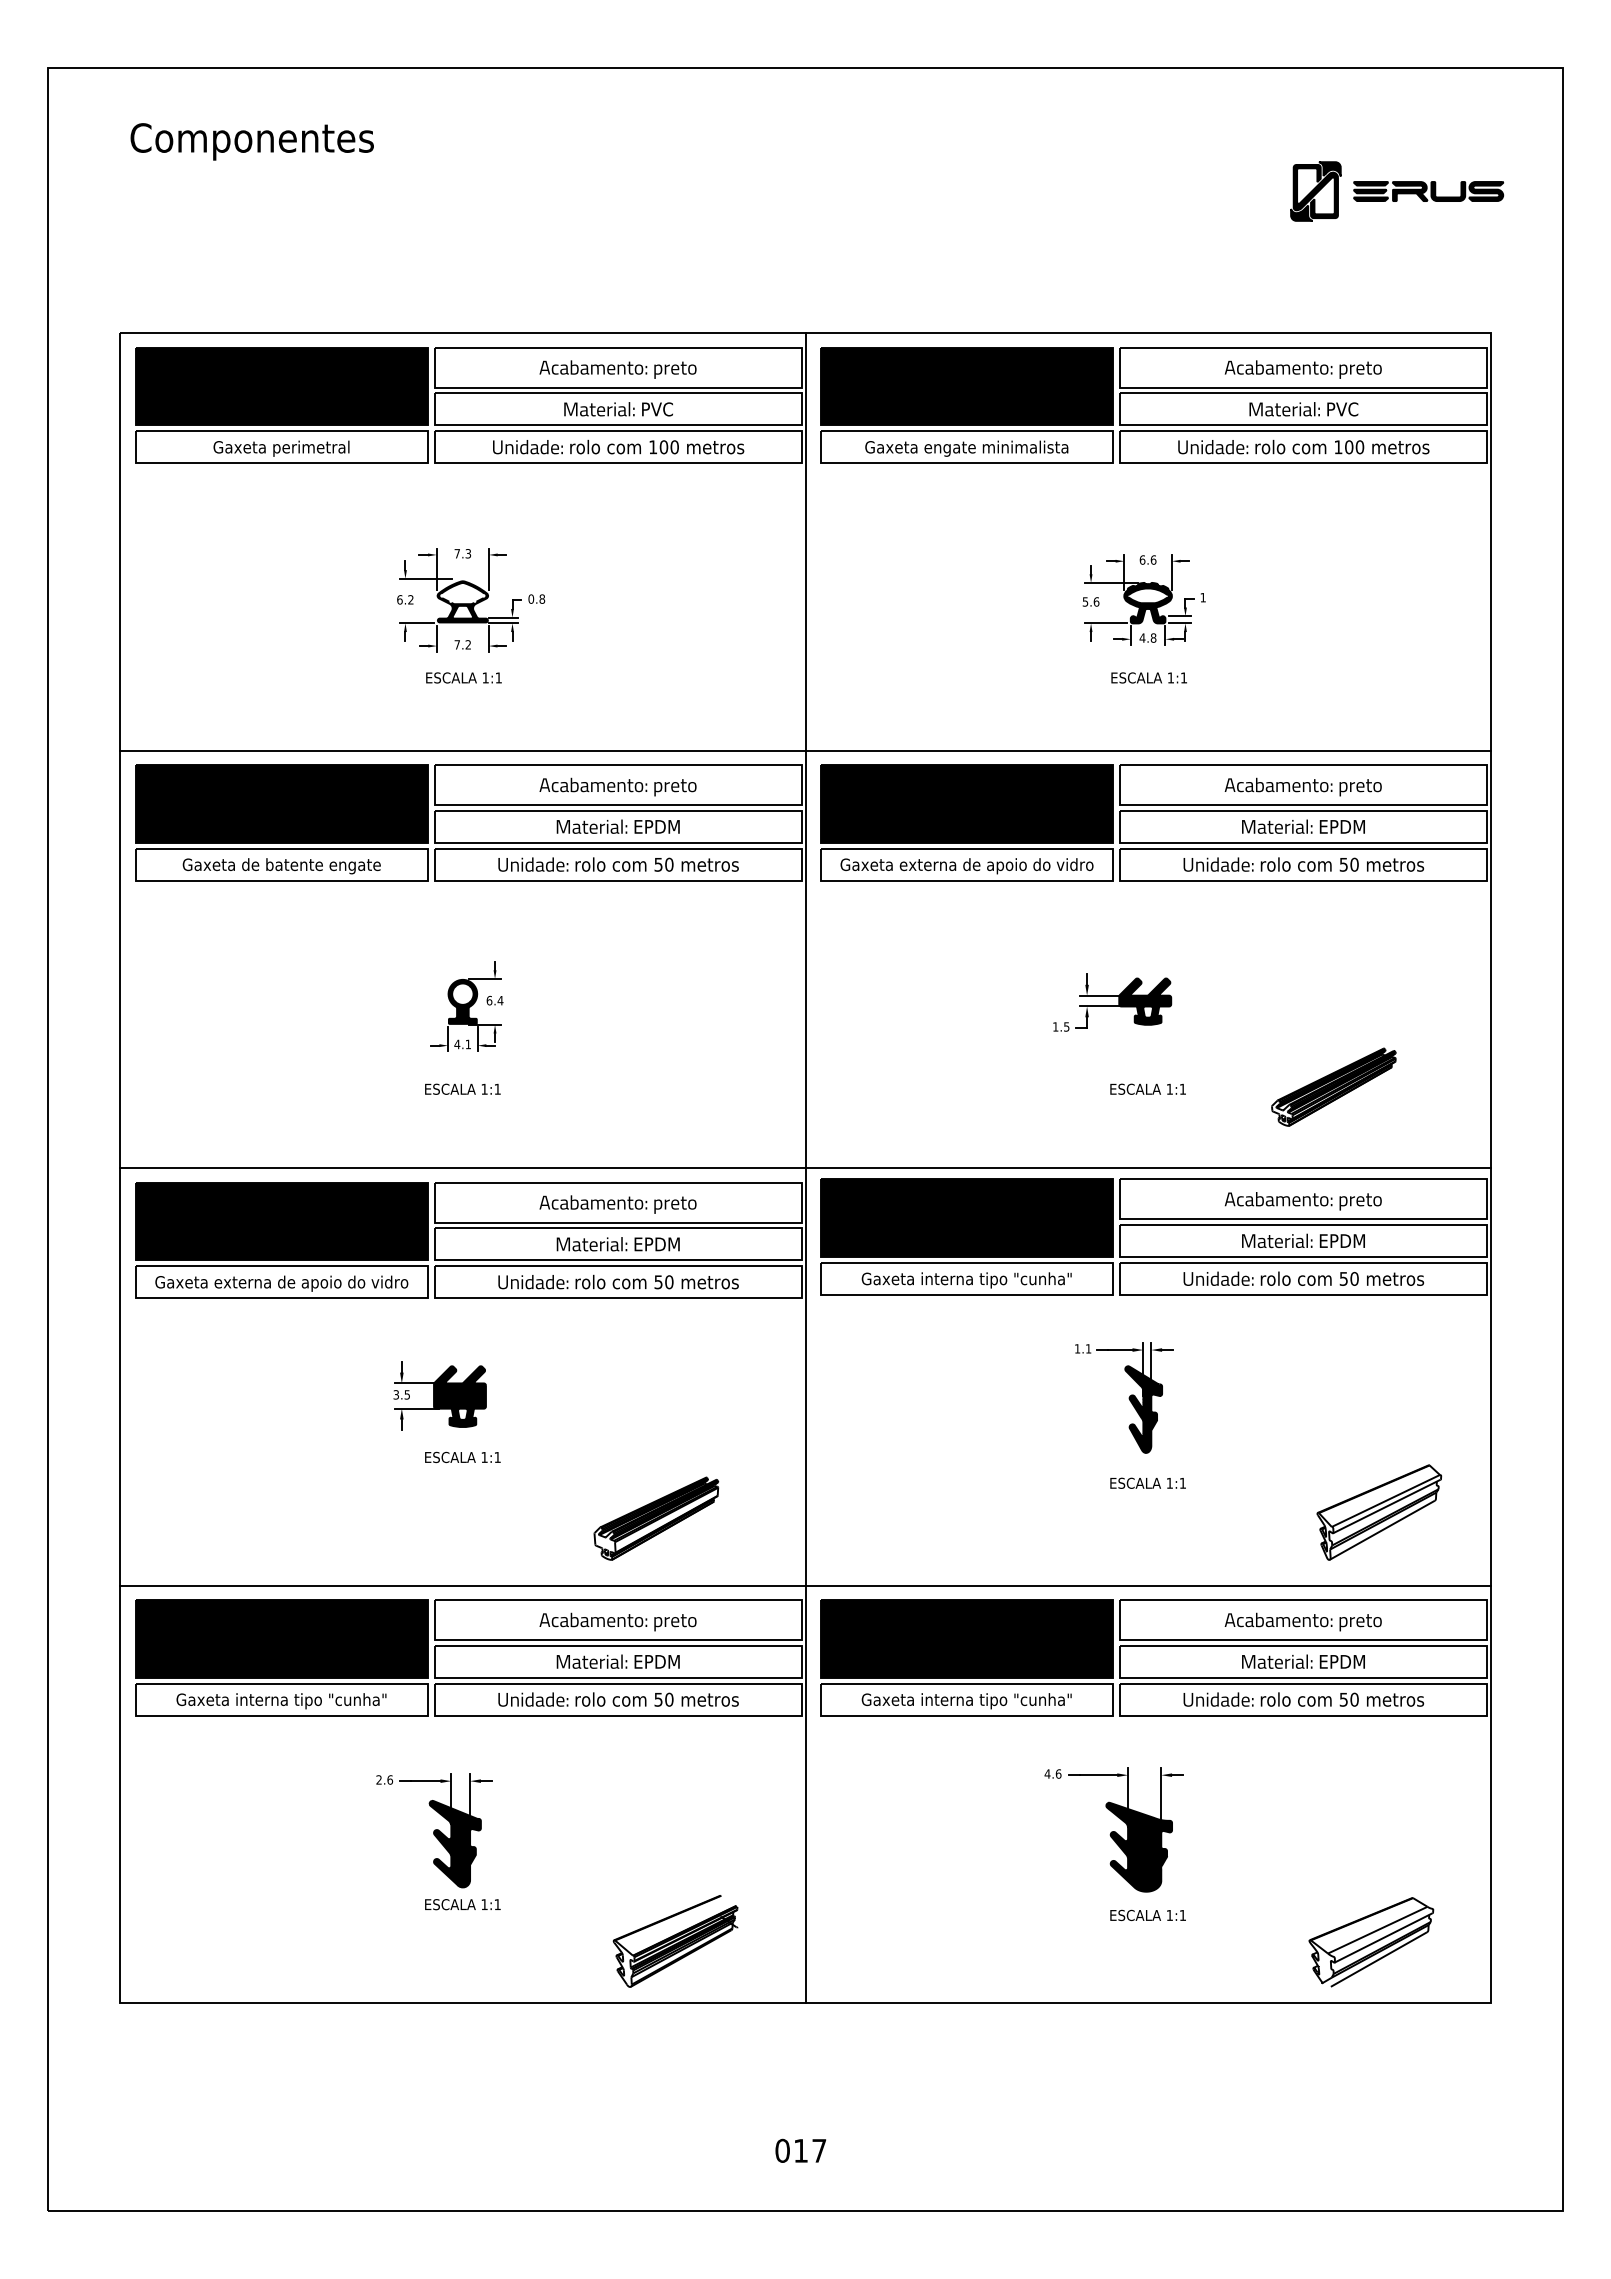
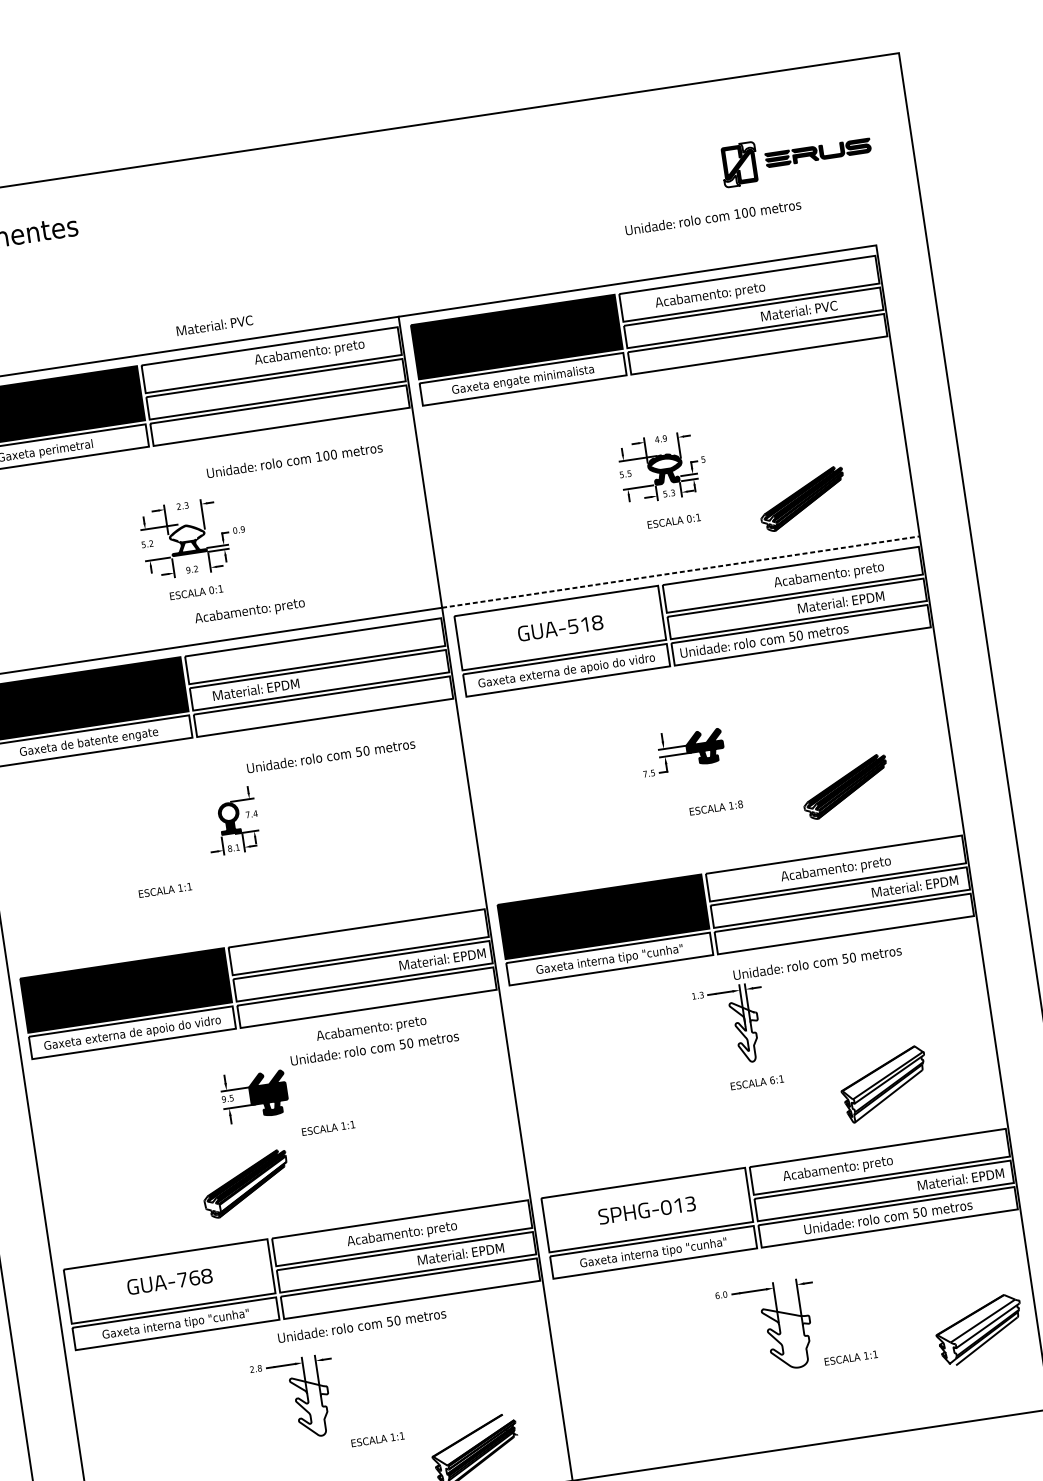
fill: (1329, 169) -> (746, 147), removed
fill: (1301, 212) -> (731, 180), removed
text: (617, 369) -> (309, 353), moved
text: (1302, 369) -> (709, 296), moved
text: (618, 409) -> (214, 325), moved
text: (1303, 409) -> (799, 311), moved
text: (618, 446) -> (294, 459), moved
text: (1303, 446) -> (713, 217), moved
text: (456, 553) -> (178, 506), 7.3 -> 2.3
text: (1147, 559) -> (660, 438), 6.6 -> 4.9
text: (1202, 597) -> (702, 459), 1 -> 5
text: (542, 598) -> (242, 528), 0.8 -> 0.9
text: (399, 599) -> (143, 544), 6.2 -> 5.2
text: (1096, 601) -> (629, 473), 5.6 -> 5.5
text: (1147, 637) -> (668, 493), 4.8 -> 5.3
text: (457, 644) -> (188, 569), 7.2 -> 9.2
part: (1333, 673) -> (802, 498), added
text: (485, 677) -> (211, 589), 1:1 -> 0:1
text: (1170, 677) -> (688, 518), 1:1 -> 0:1
line: (1148, 750) -> (681, 571), solid -> dashed
text: (617, 786) -> (249, 611), moved
text: (1302, 786) -> (828, 575), moved
fill: (966, 803) -> (559, 627), removed
text: (617, 826) -> (255, 689), moved
text: (1303, 826) -> (841, 602), moved
text: (618, 864) -> (331, 755), moved
text: (1303, 864) -> (764, 640), moved
text: (489, 1000) -> (247, 814), 6.4 -> 7.4
text: (1055, 1026) -> (645, 773), 1.5 -> 7.5
text: (457, 1044) -> (230, 848), 4.1 -> 8.1
text: (462, 1088) -> (165, 889), moved
text: (1182, 1088) -> (740, 803), 1:1 -> 1:8
line: (805, 1168) -> (485, 898), removed
text: (617, 1204) -> (371, 1029), moved
text: (1303, 1240) -> (914, 886), moved
text: (617, 1244) -> (442, 959), moved
text: (1303, 1278) -> (817, 962), moved
text: (618, 1281) -> (374, 1048), moved
text: (1088, 1348) -> (701, 994), 1.1 -> 1.3
text: (396, 1394) -> (224, 1099), 3.5 -> 9.5
fill: (1143, 1409) -> (746, 1031), removed
text: (462, 1457) -> (328, 1128), moved
text: (1169, 1482) -> (772, 1079), 1:1 -> 6:1
part: (1379, 1512) -> (884, 1084), moved
part: (656, 1518) -> (246, 1184), moved
line: (805, 1585) -> (529, 1189), removed
text: (1302, 1621) -> (837, 1169), moved
fill: (281, 1638) -> (169, 1281), removed
fill: (966, 1638) -> (646, 1209), removed
text: (617, 1661) -> (460, 1254), moved
text: (1303, 1661) -> (960, 1179), moved
text: (618, 1699) -> (362, 1325), moved
text: (1052, 1773) -> (720, 1294), 4.6 -> 6.0
text: (389, 1779) -> (259, 1368), 2.6 -> 2.8
fill: (454, 1843) -> (311, 1405), removed
fill: (1139, 1846) -> (789, 1336), removed
text: (462, 1904) -> (377, 1439), moved
text: (1147, 1915) -> (850, 1358), moved
part: (1371, 1942) -> (979, 1330), moved

